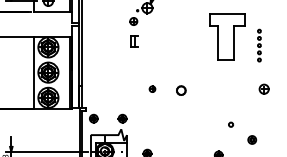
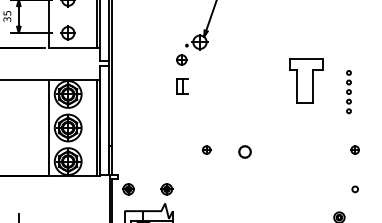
part: (227, 36) -> (306, 80), size x0.71
part: (263, 88) -> (354, 149), size x0.62
circle: (230, 124) -> (354, 189), moved

